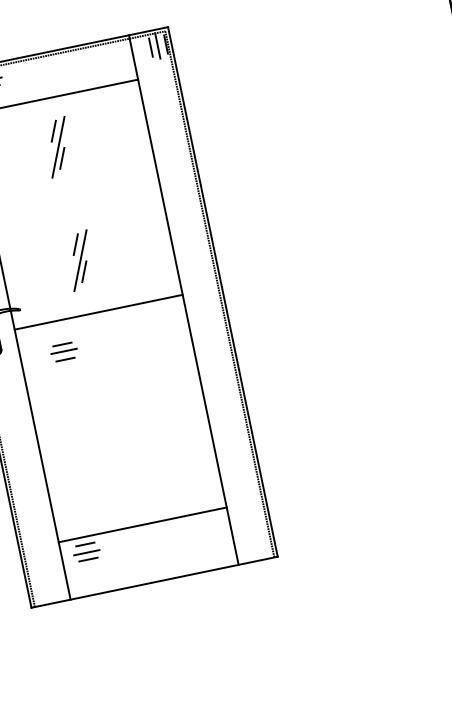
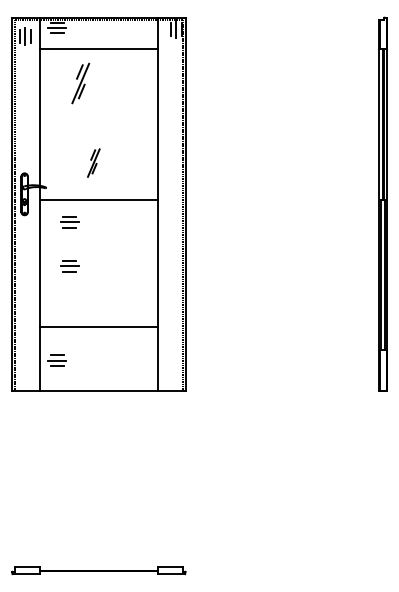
part: (58, 147) -> (80, 83), moved
part: (79, 259) -> (93, 162), size x0.7
part: (76, 414) -> (69, 266), added
line: (142, 525) -> (98, 327), moved

